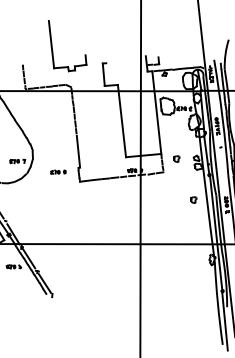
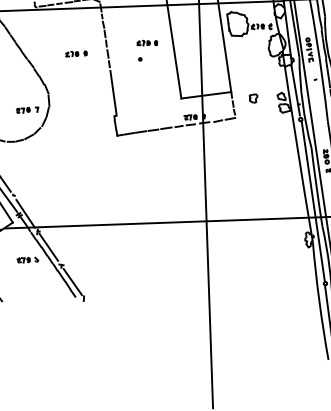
part: (103, 122) -> (147, 50), added
part: (58, 171) -> (76, 53), moved
part: (193, 199) -> (279, 155), removed

